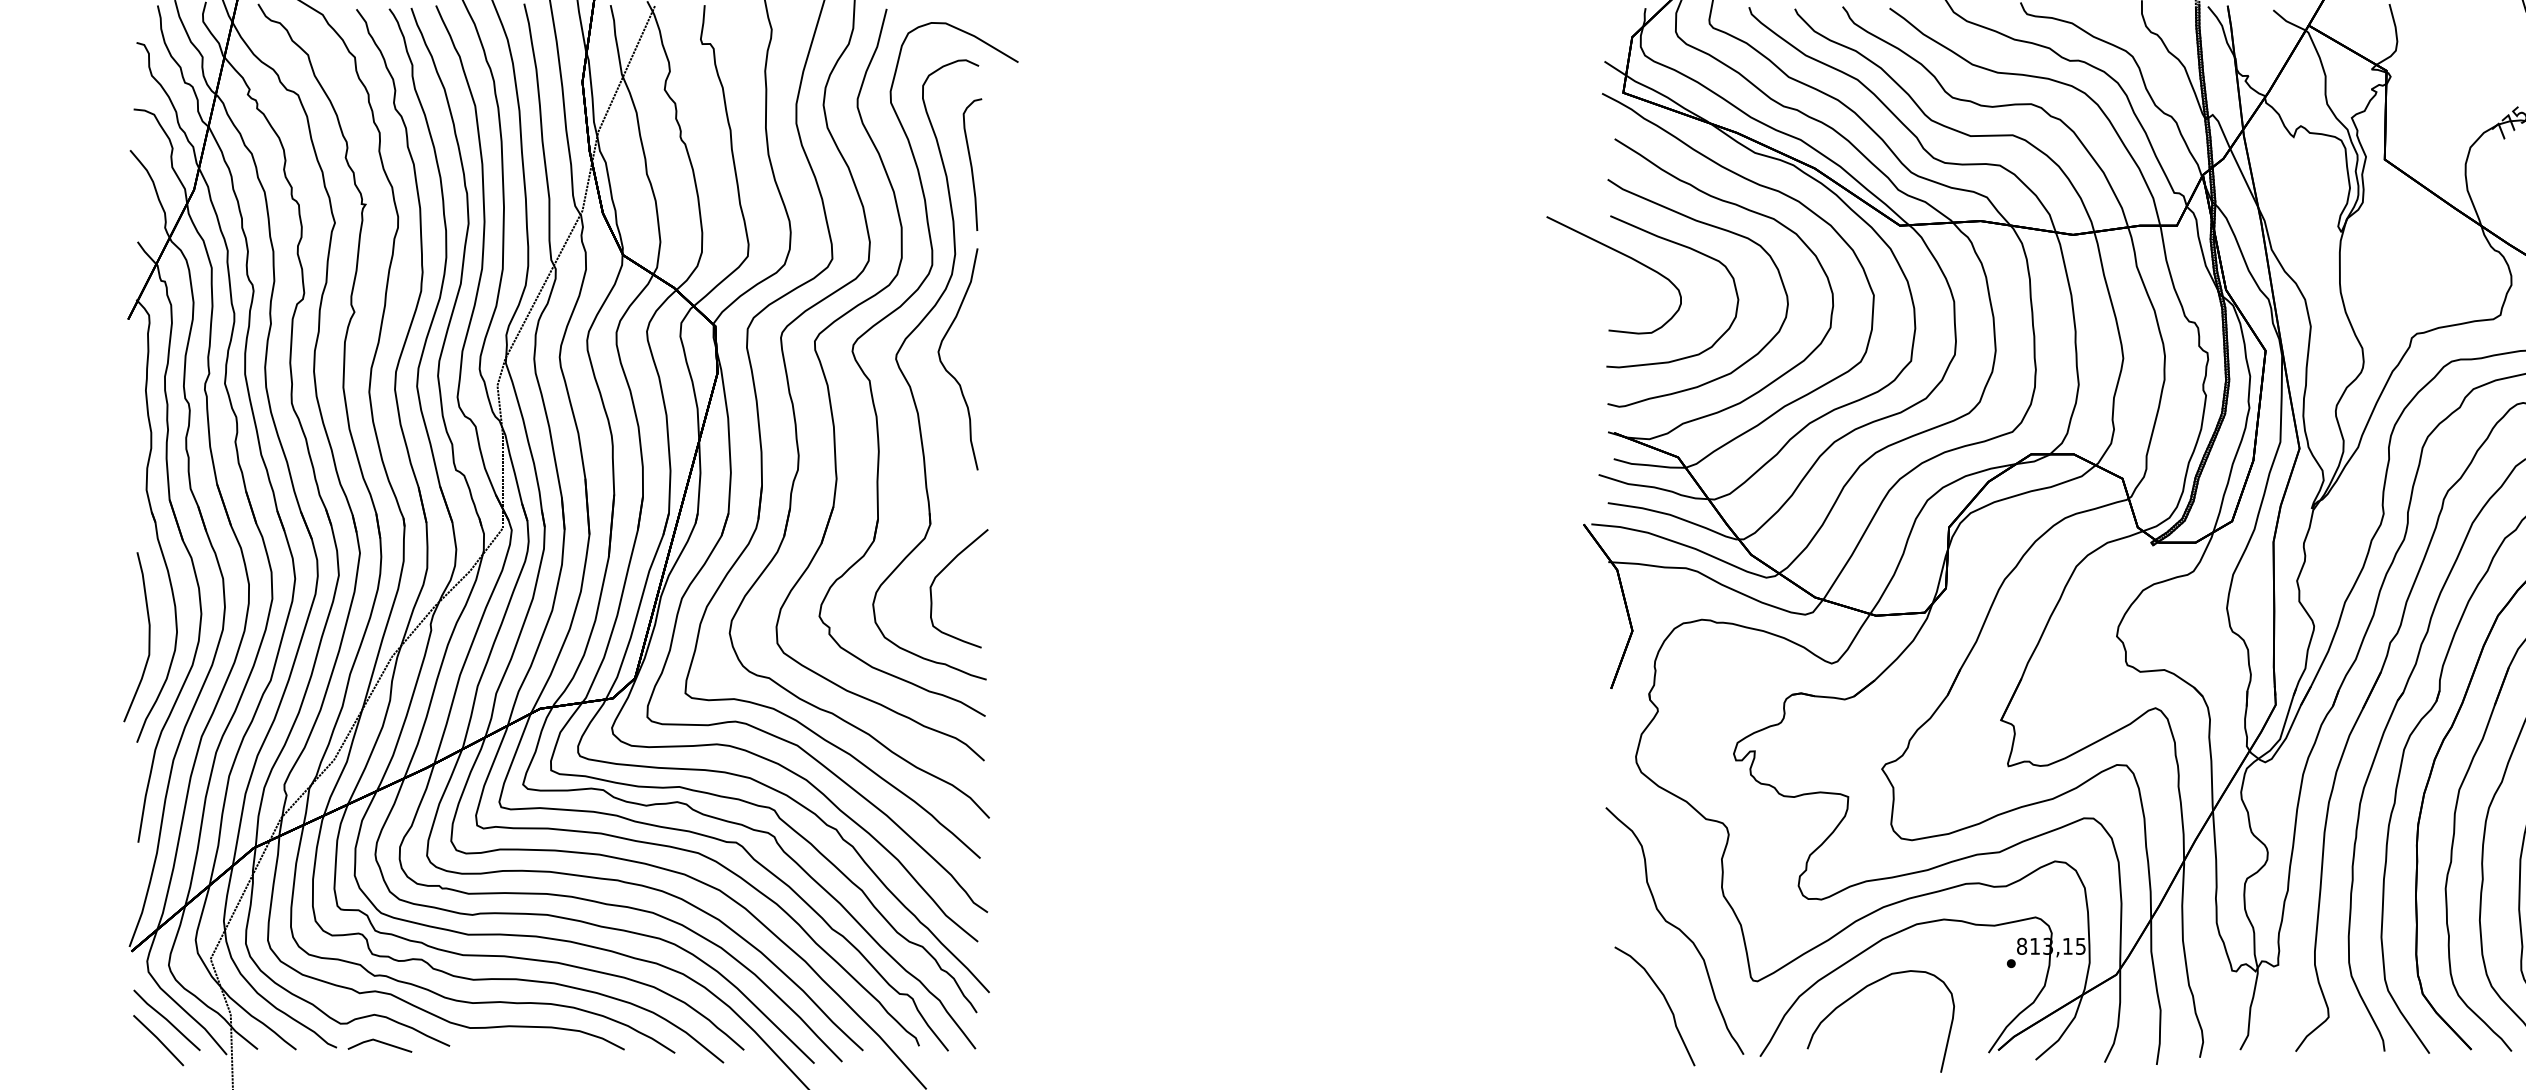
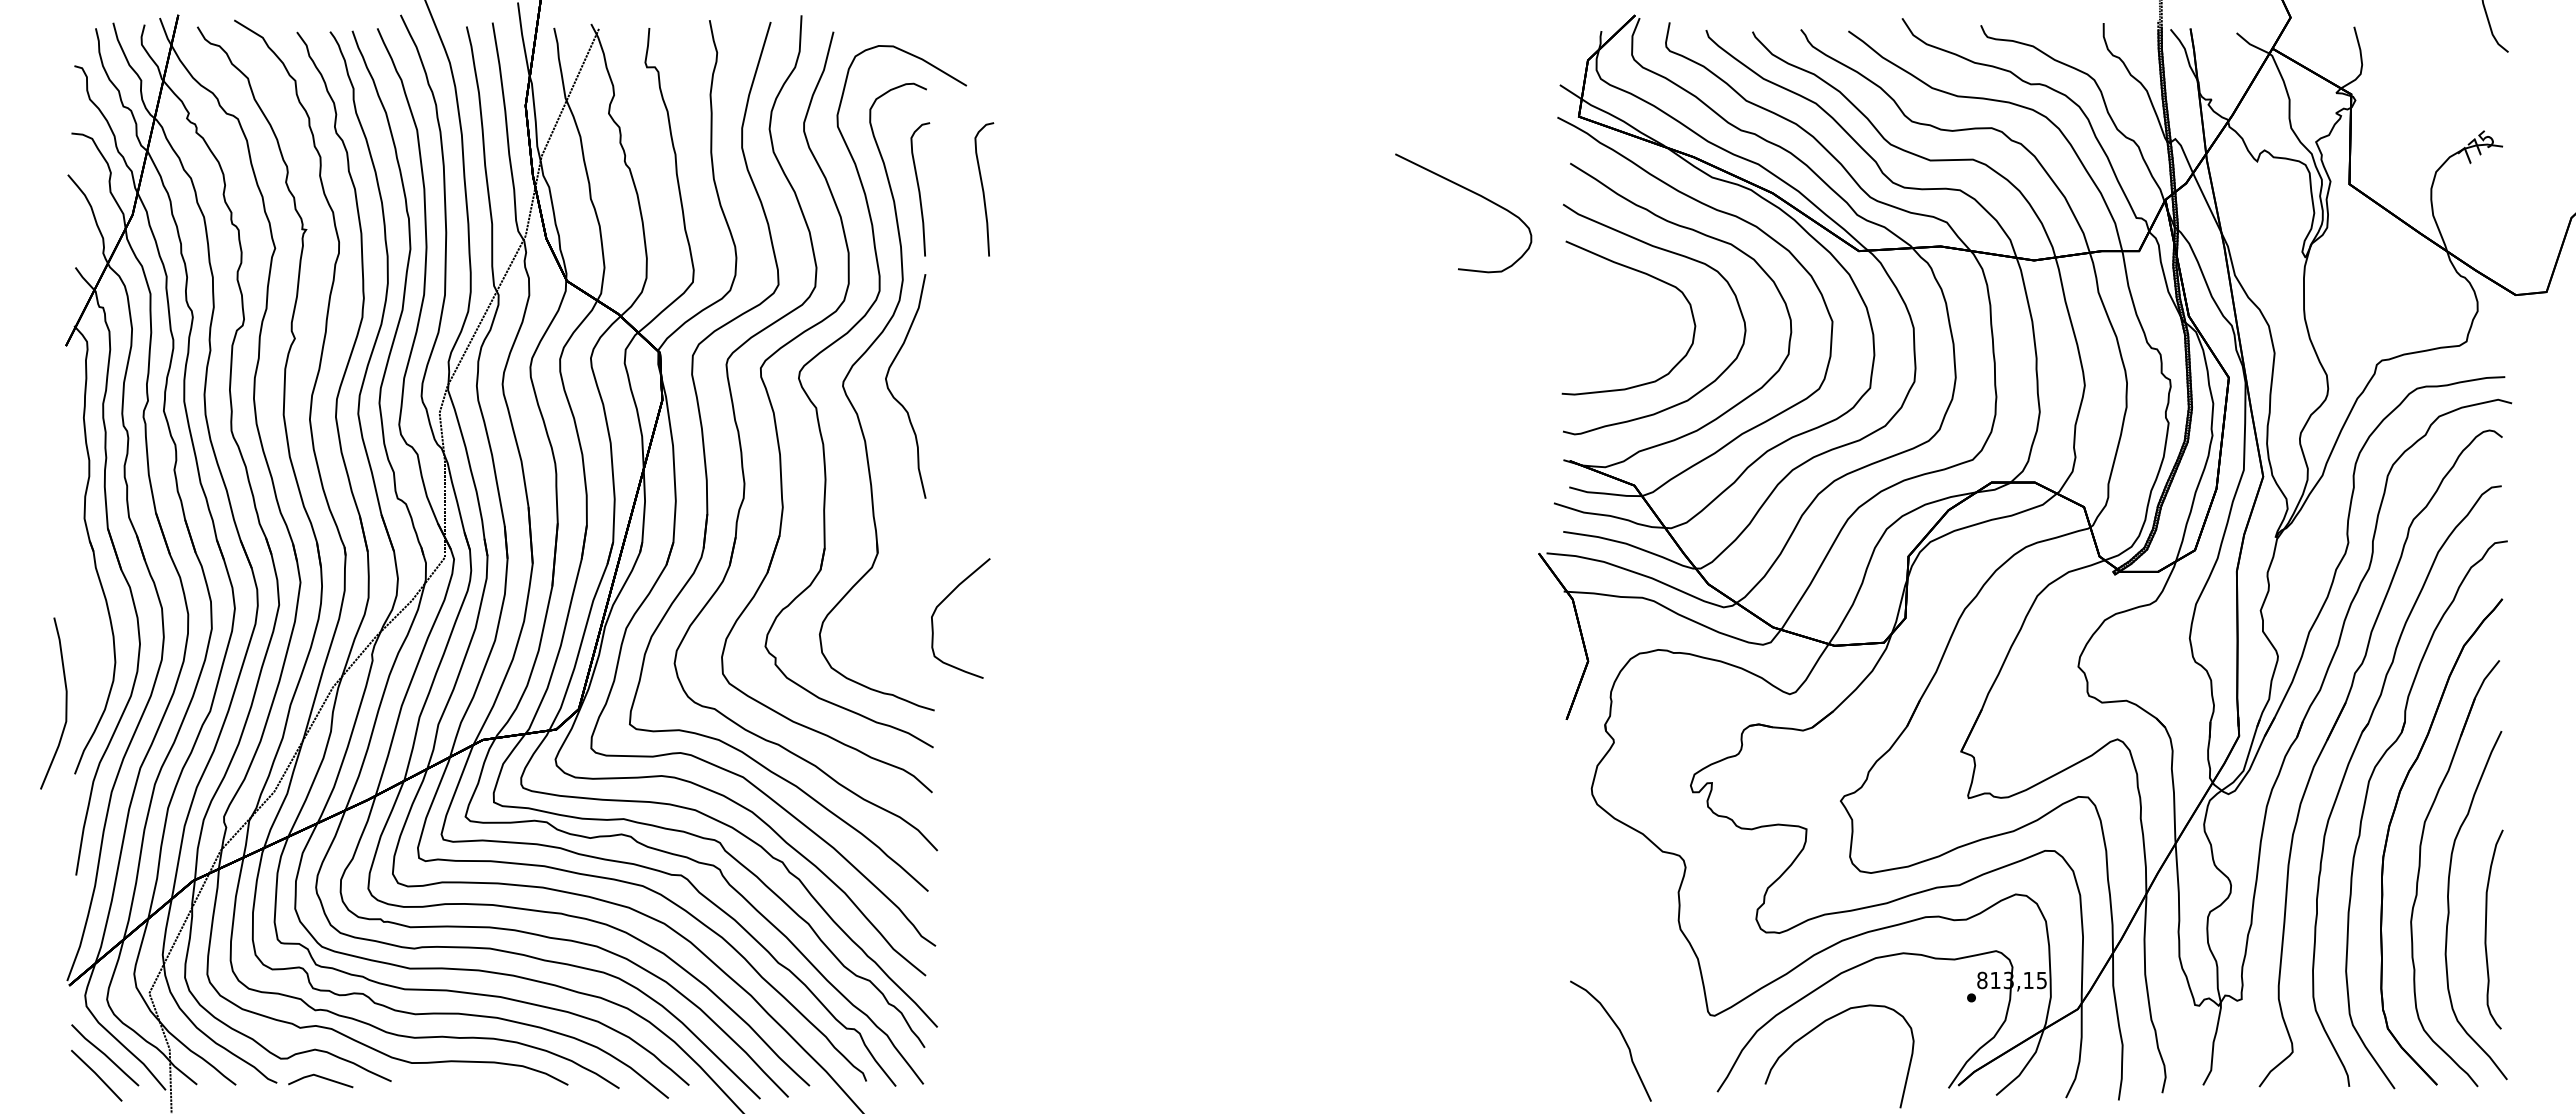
curve: (1034, 164) -> (983, 189), added
curve: (1623, 255) -> (1473, 193), moved
curve: (942, 571) -> (943, 601), moved
part: (148, 637) -> (65, 703), moved
curve: (1676, 928) -> (1632, 962), removed

